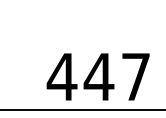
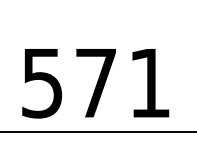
text: (97, 77) -> (93, 83), 447 -> 571

